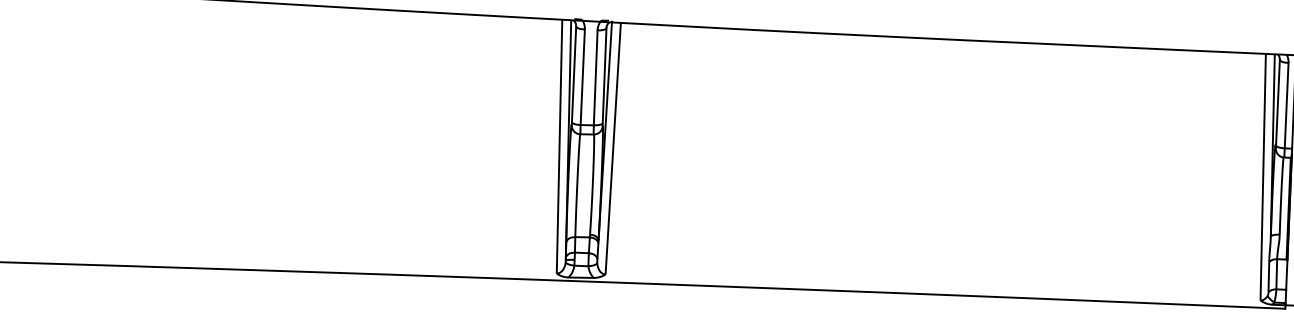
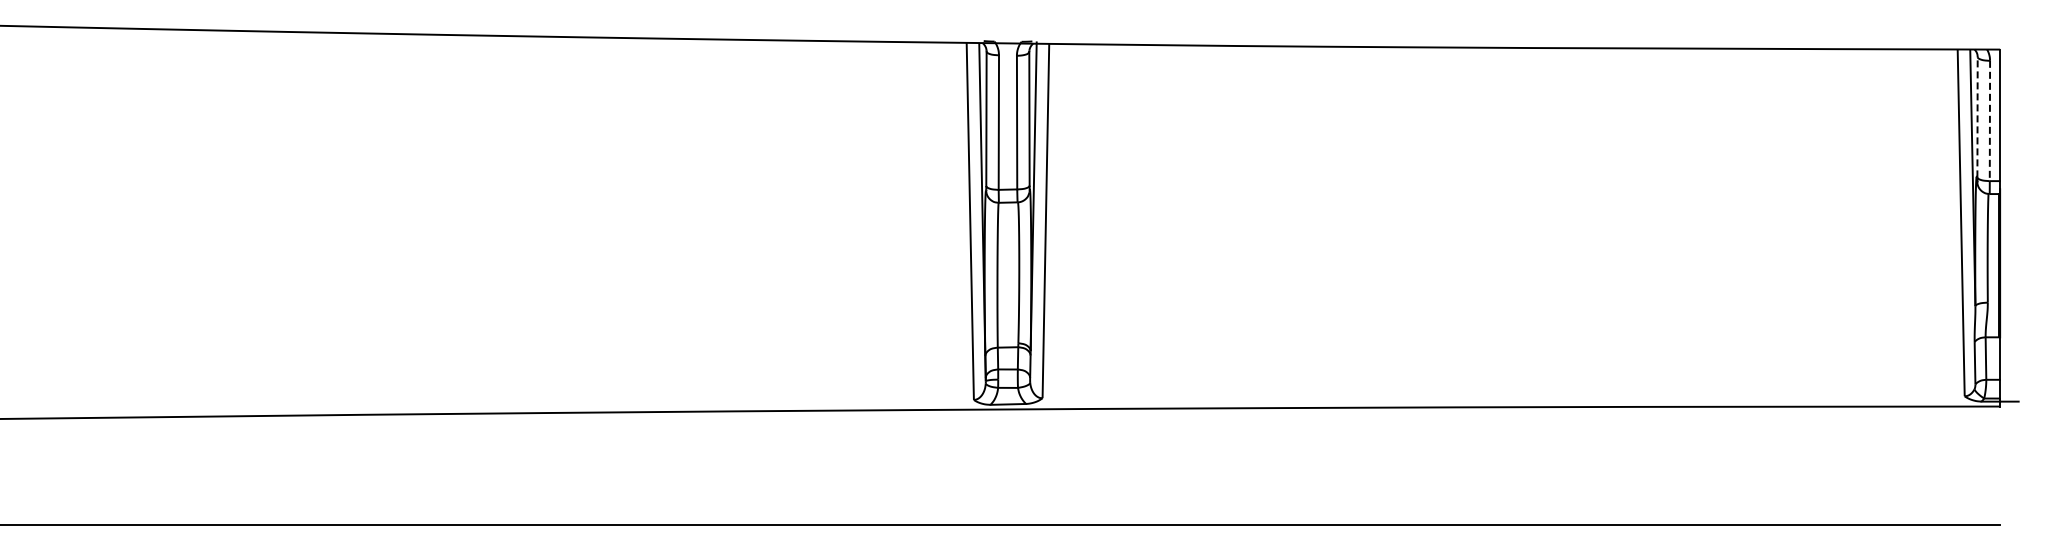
line: (1277, 102) -> (1977, 116), solid -> dashed
line: (1286, 106) -> (1989, 121), solid -> dashed

